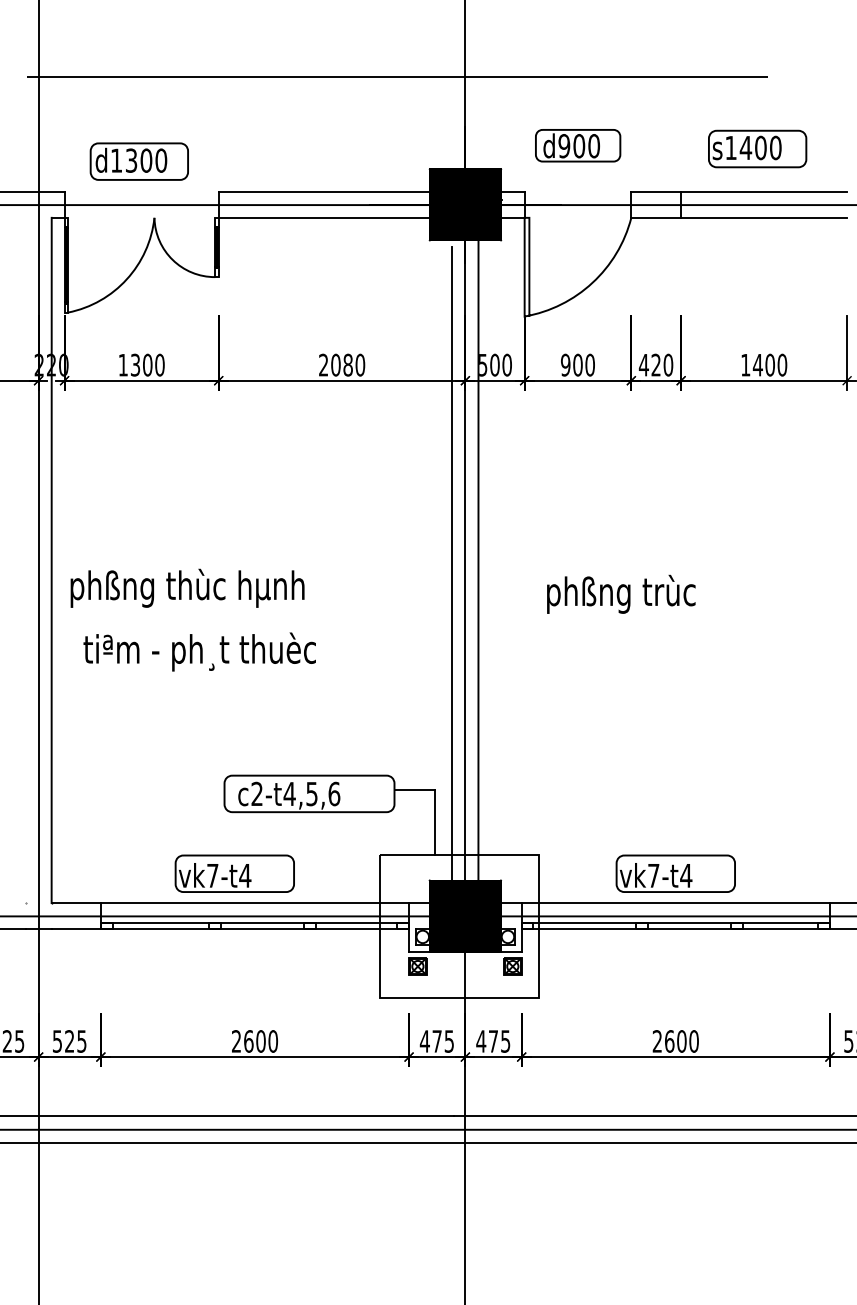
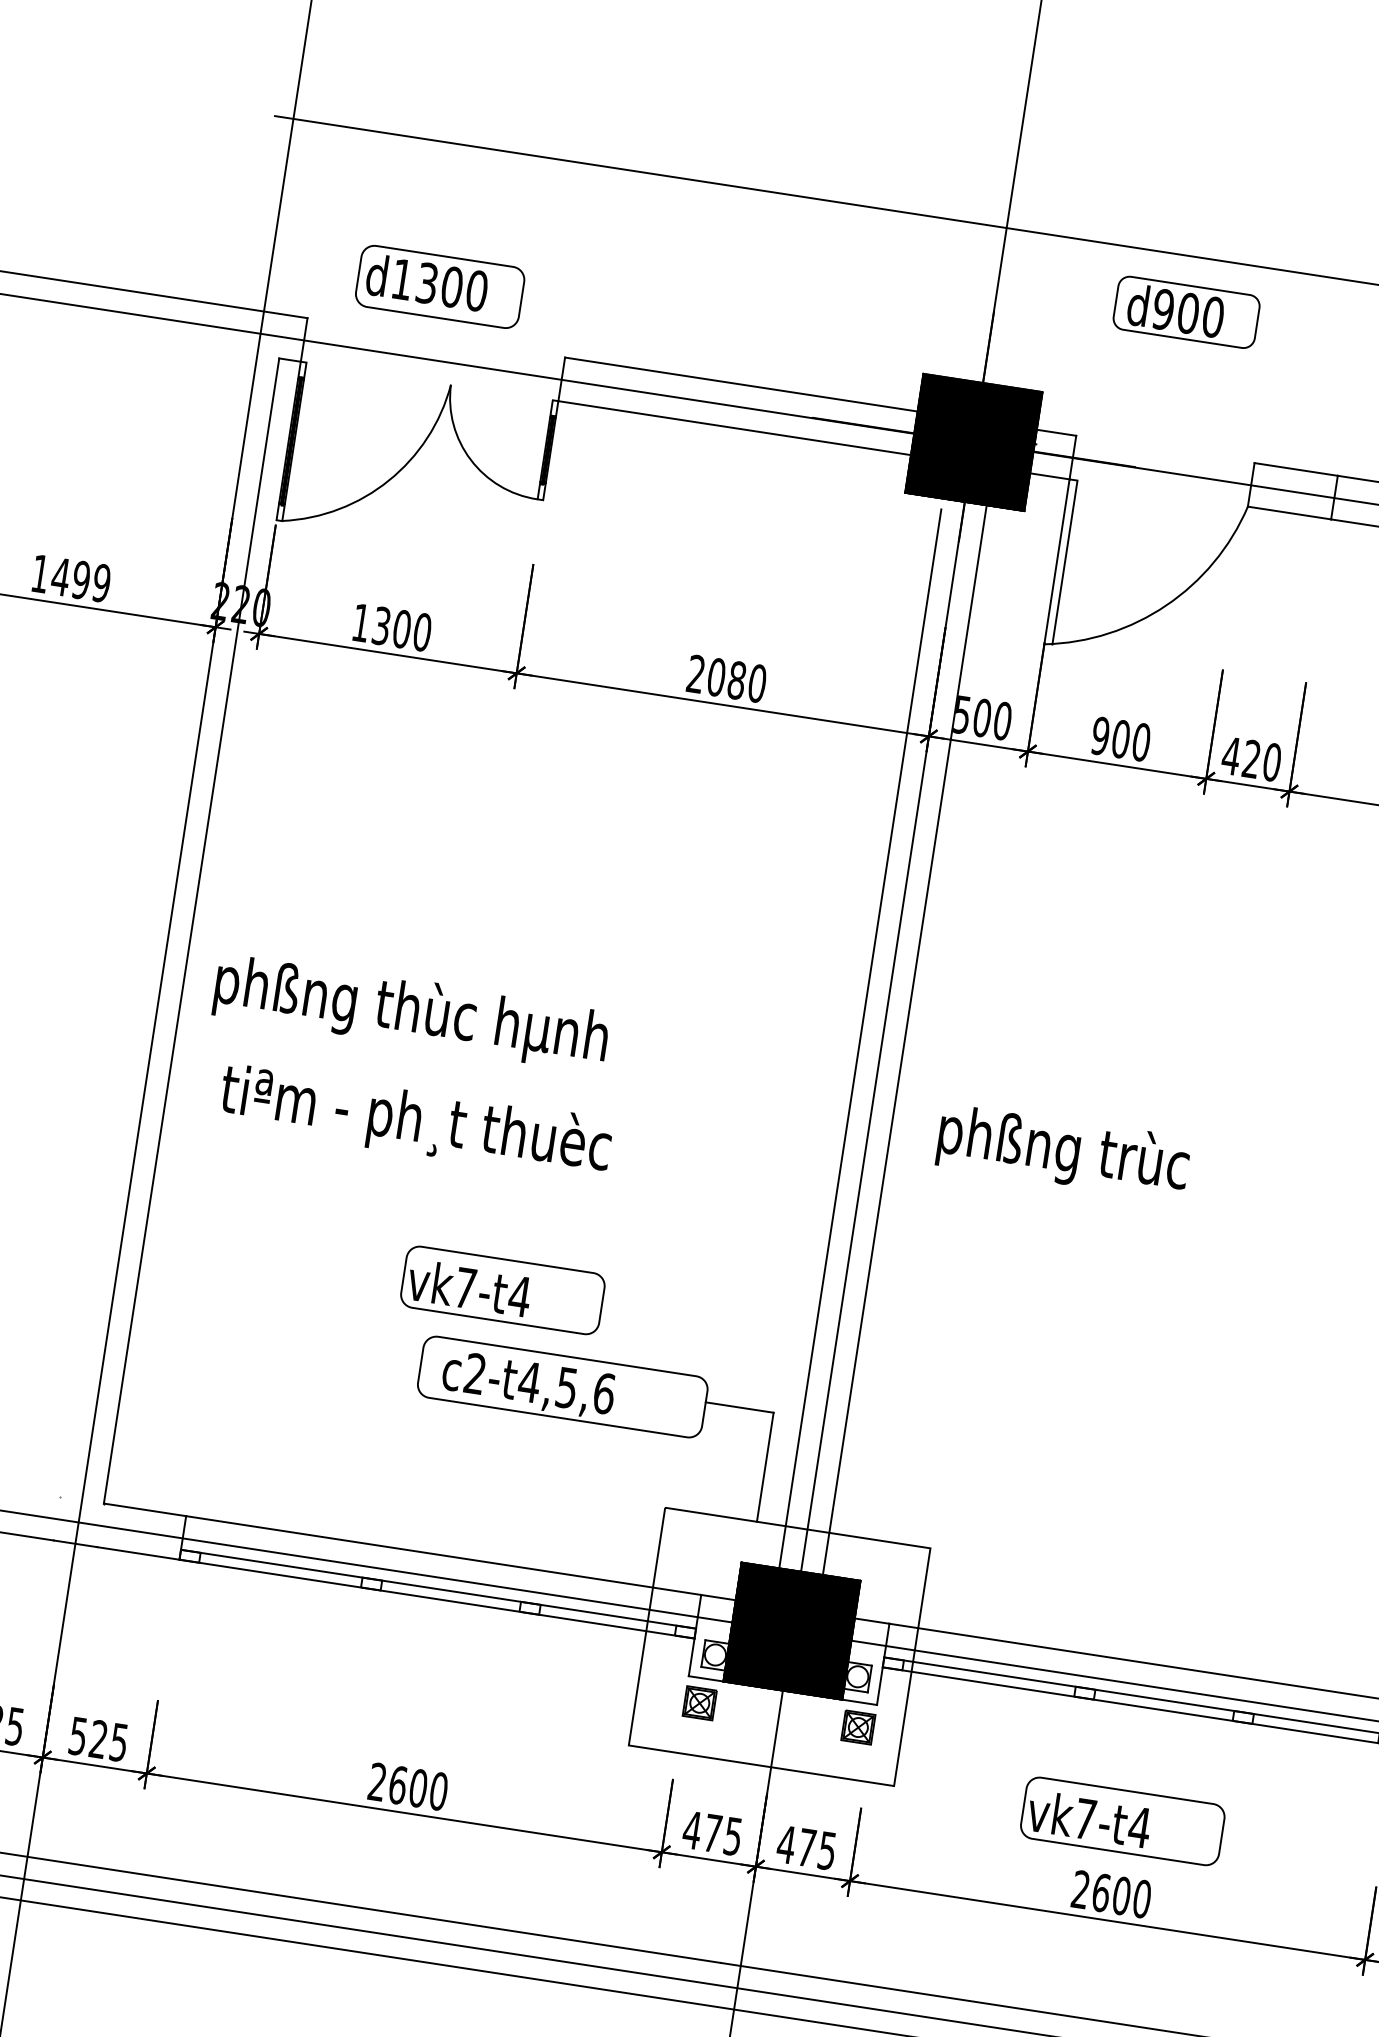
part: (578, 145) -> (1187, 312), moved
text: (621, 593) -> (1064, 1150), moved
part: (234, 873) -> (502, 1289), moved
part: (675, 873) -> (1122, 1820), moved

